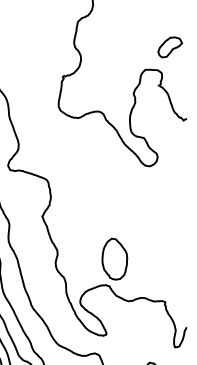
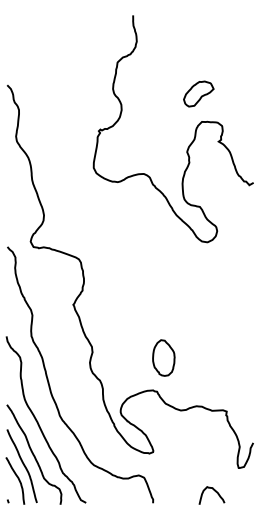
part: (169, 46) -> (198, 93), moved
part: (114, 258) -> (163, 357), size x0.7

